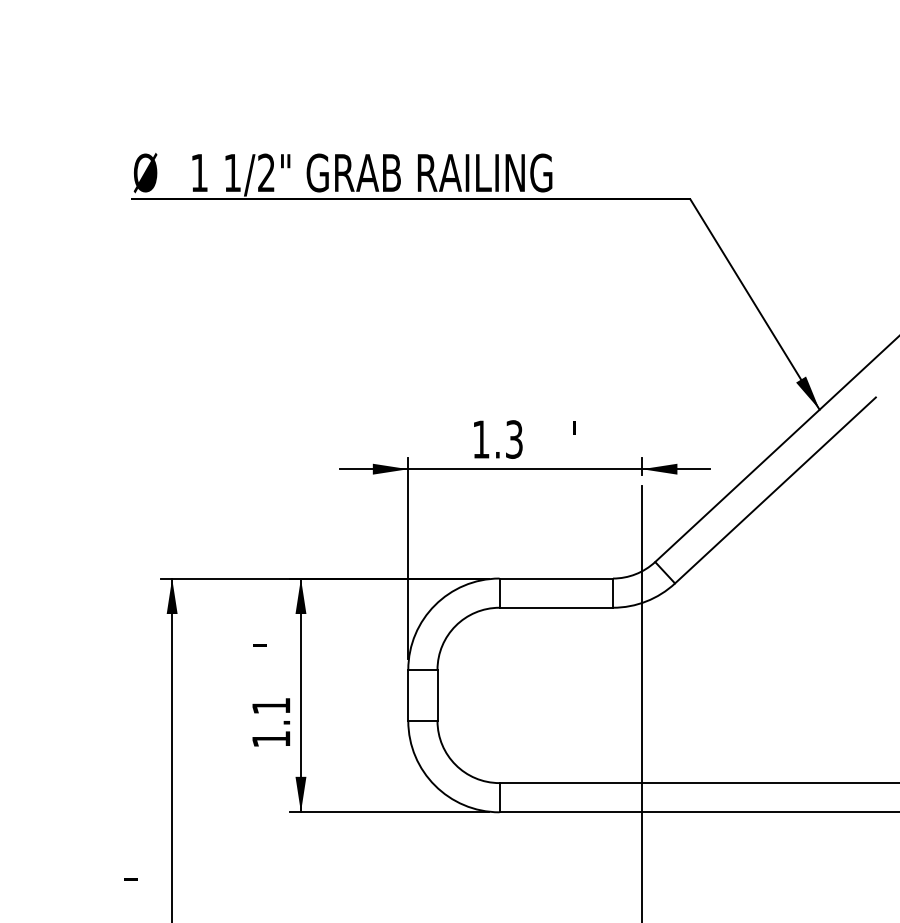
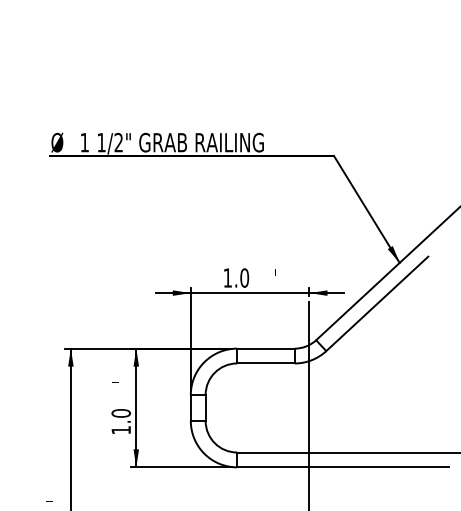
text: (514, 438) -> (244, 277), 1.3 -> 1.0
text: (271, 706) -> (121, 413), 1.1 -> 1.0

